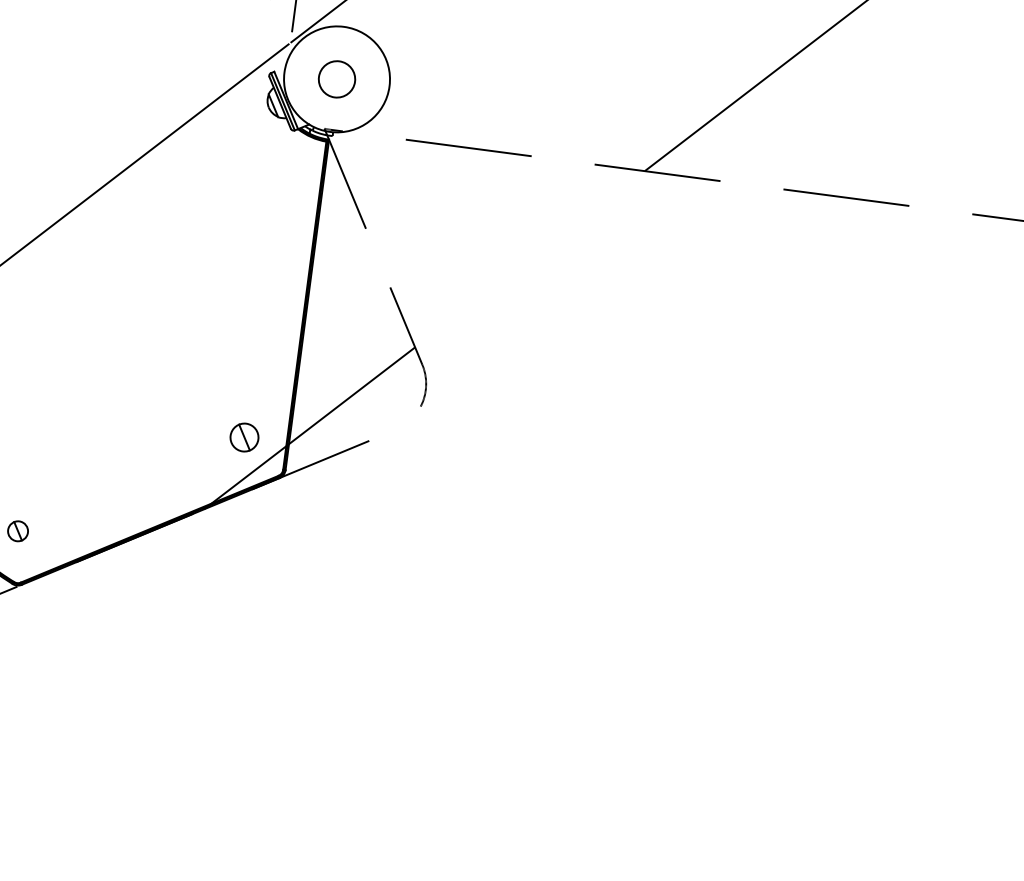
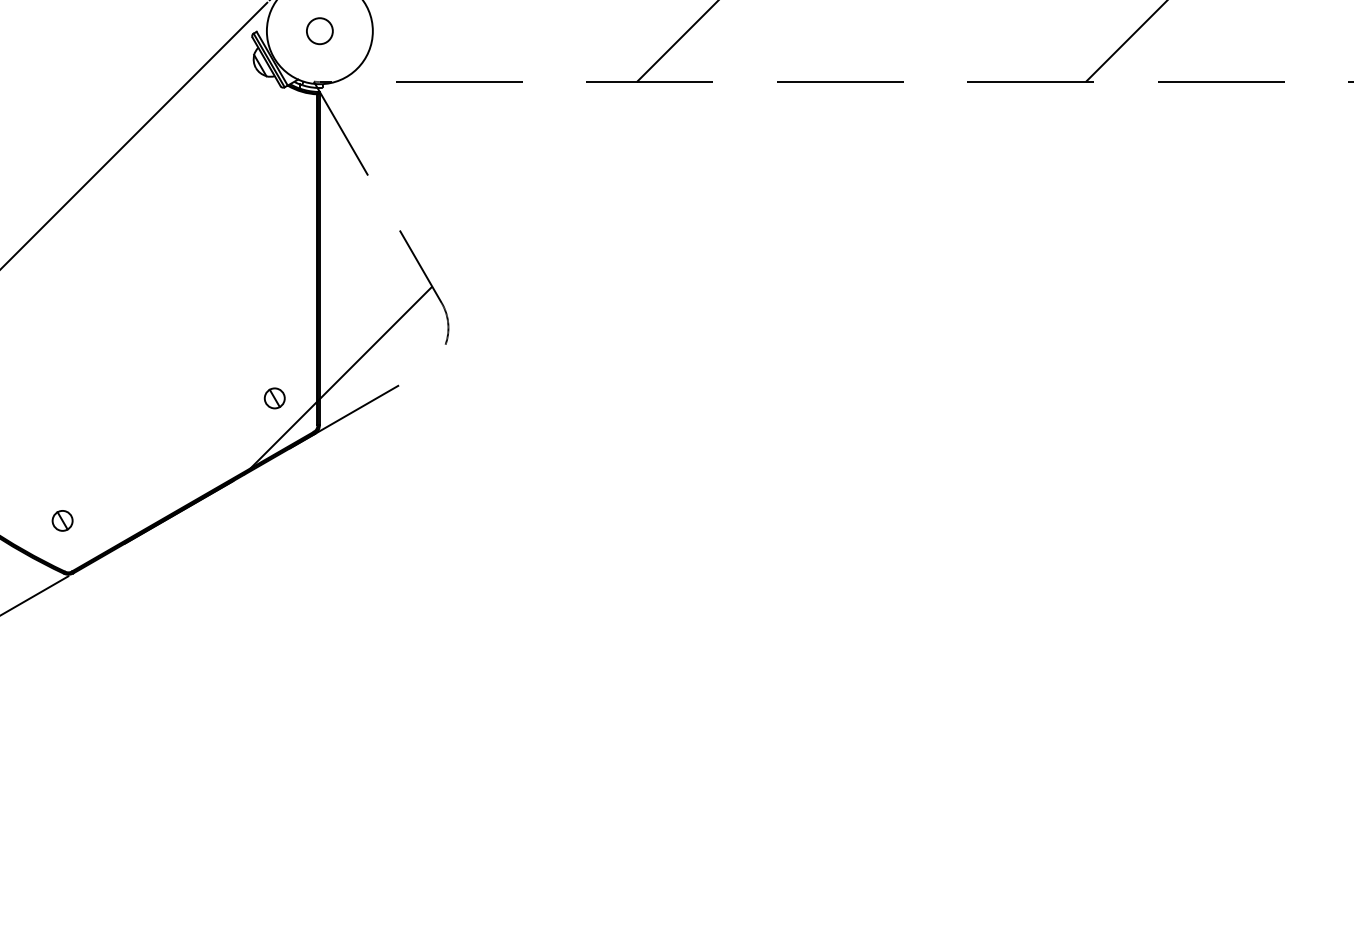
circle: (336, 79) -> (319, 31), size x0.71
part: (244, 437) -> (274, 398), size x0.71

